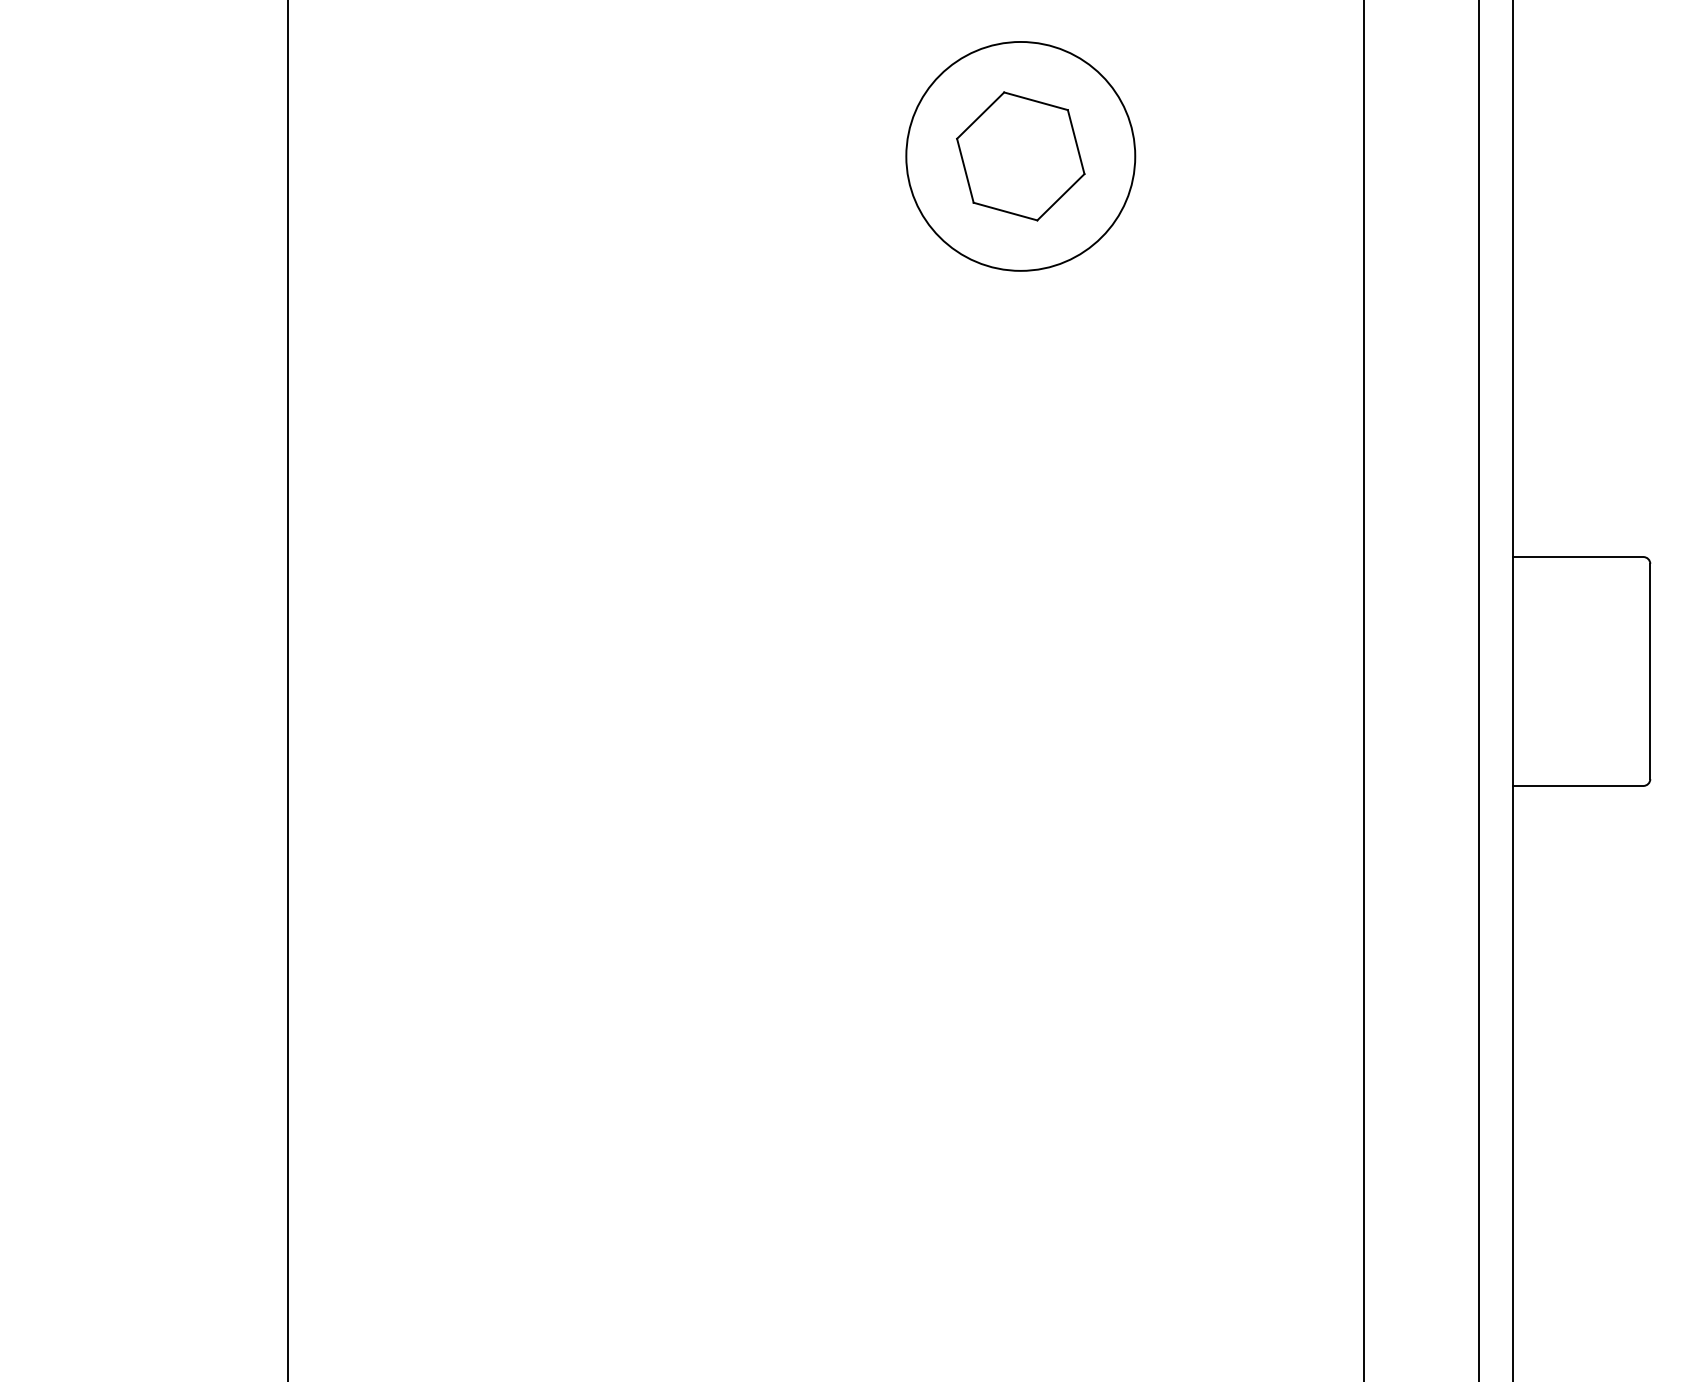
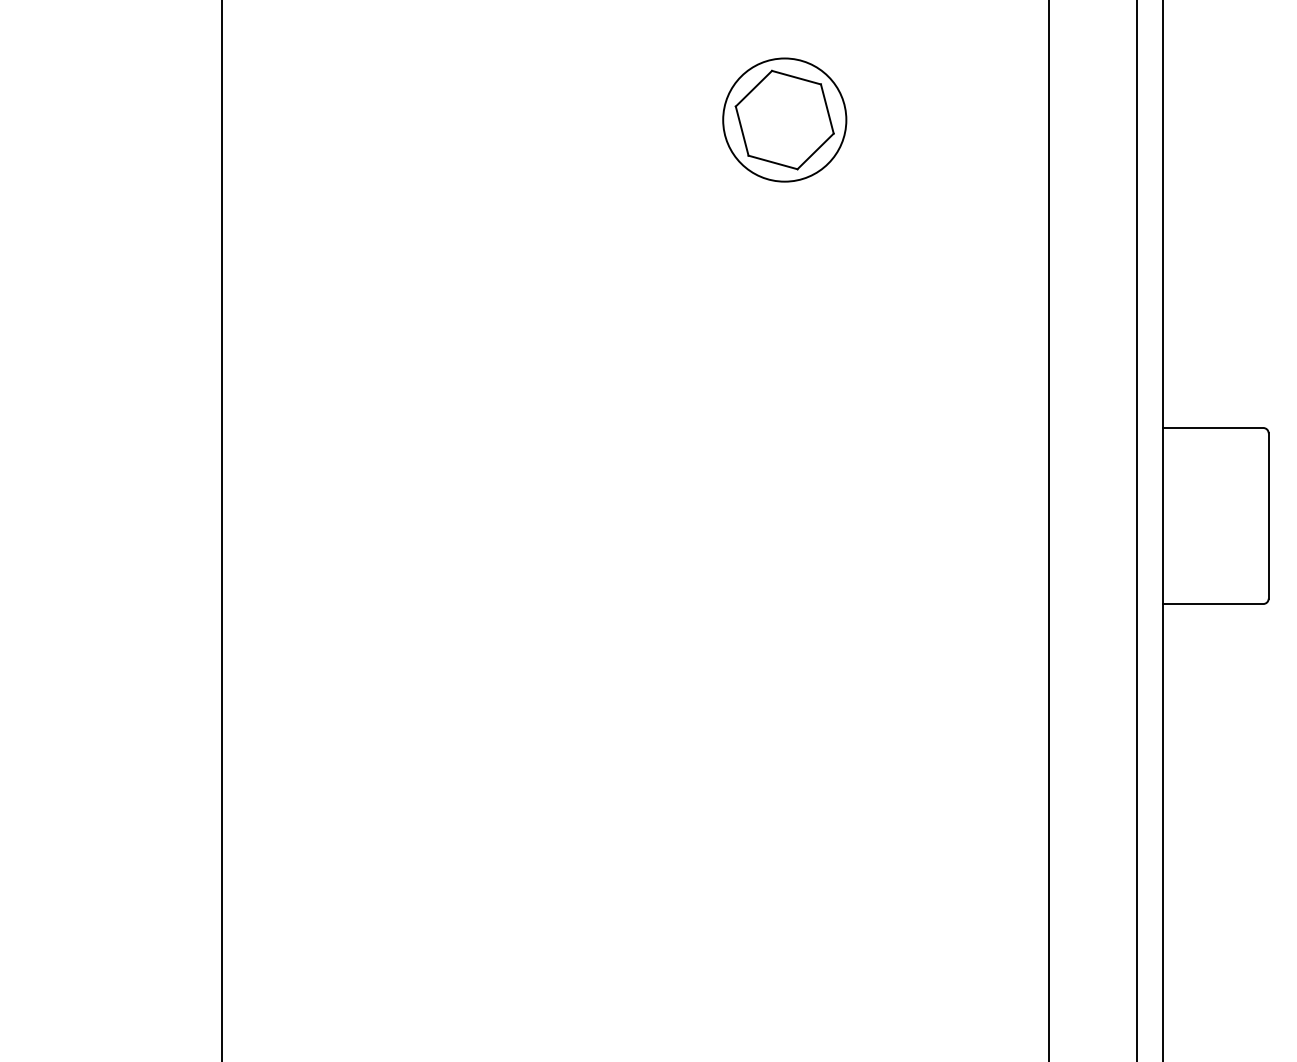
circle: (1020, 156) -> (784, 120), size x0.7

